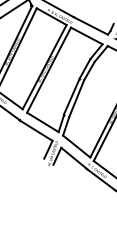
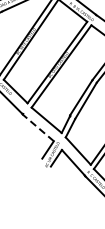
line: (35, 130) -> (37, 127), solid -> dashed

